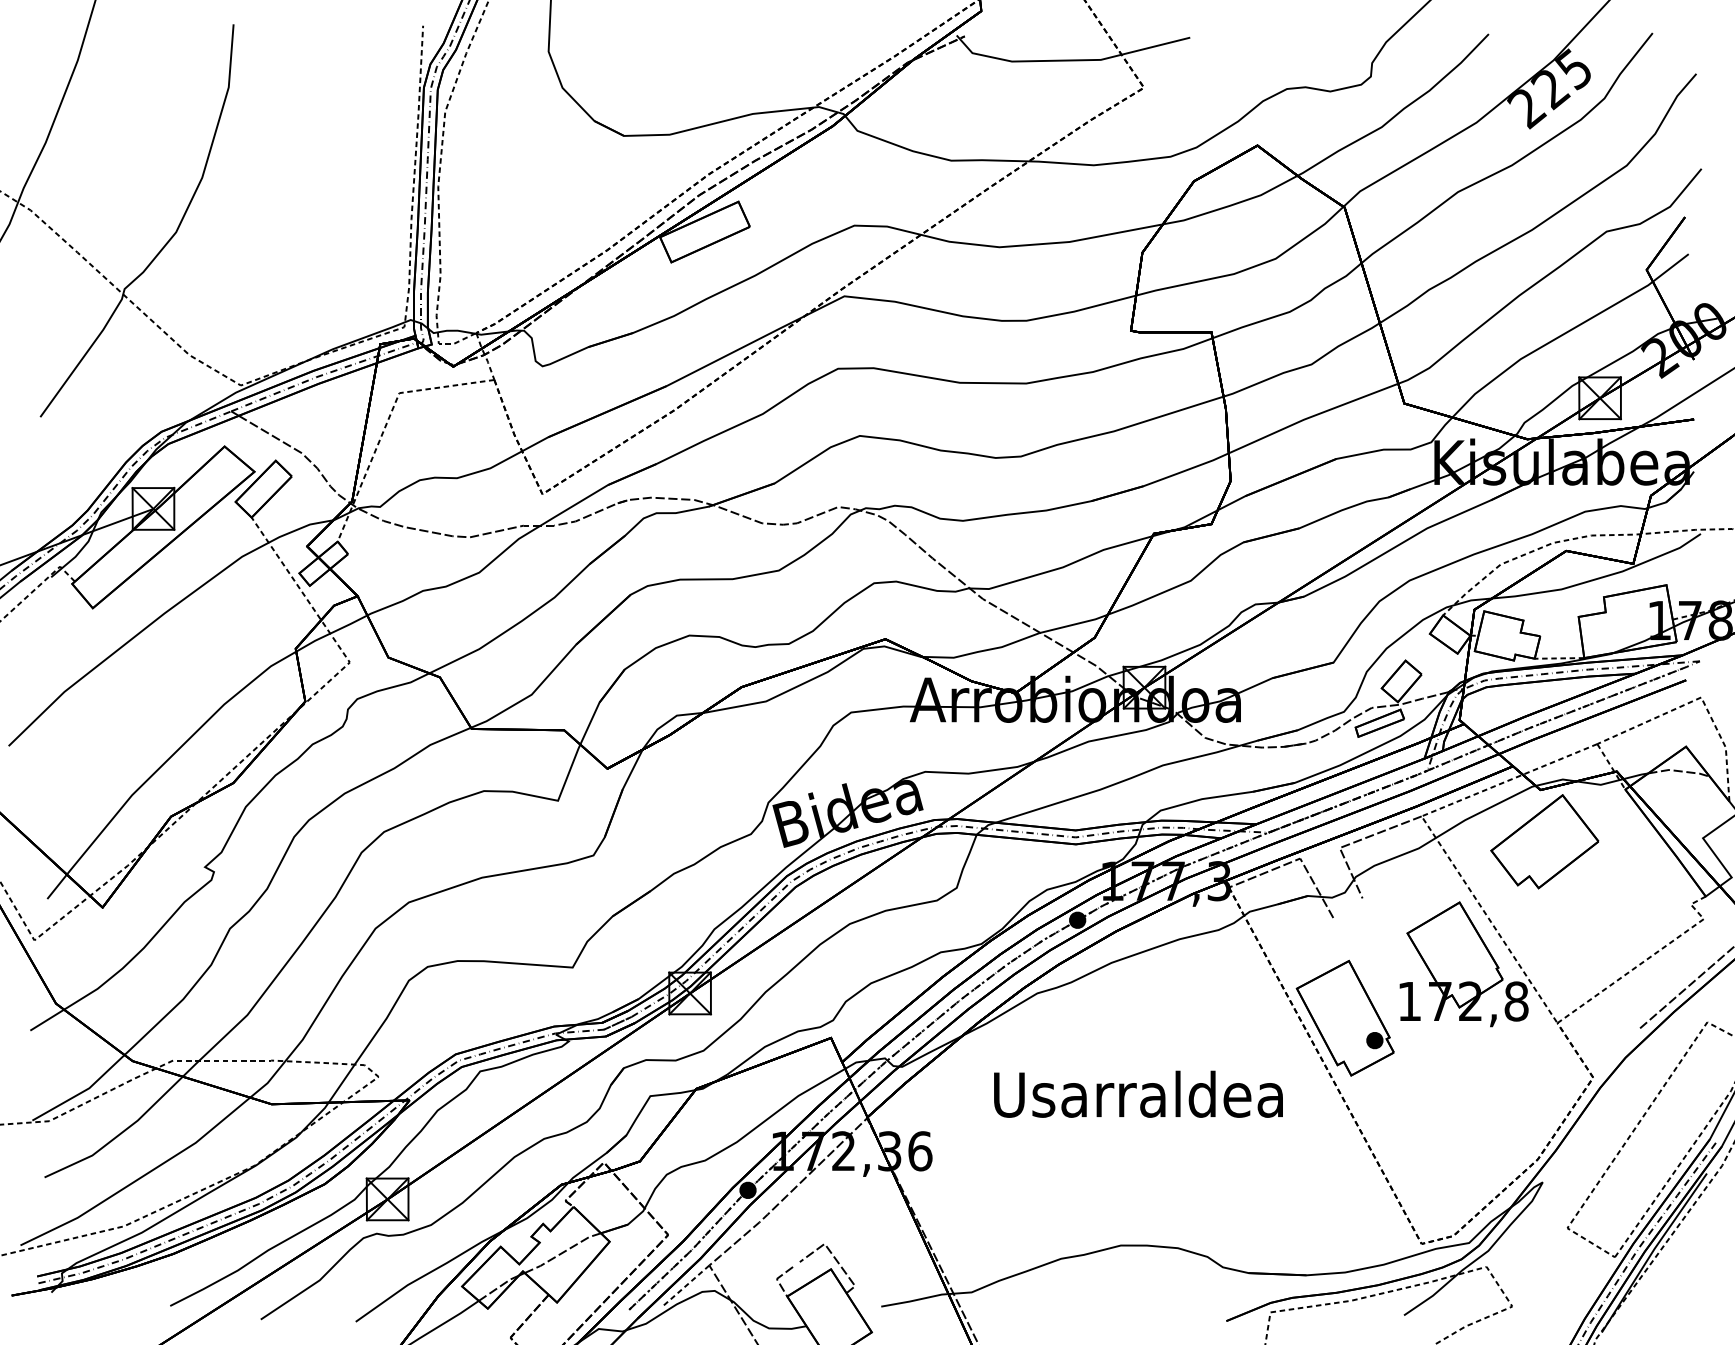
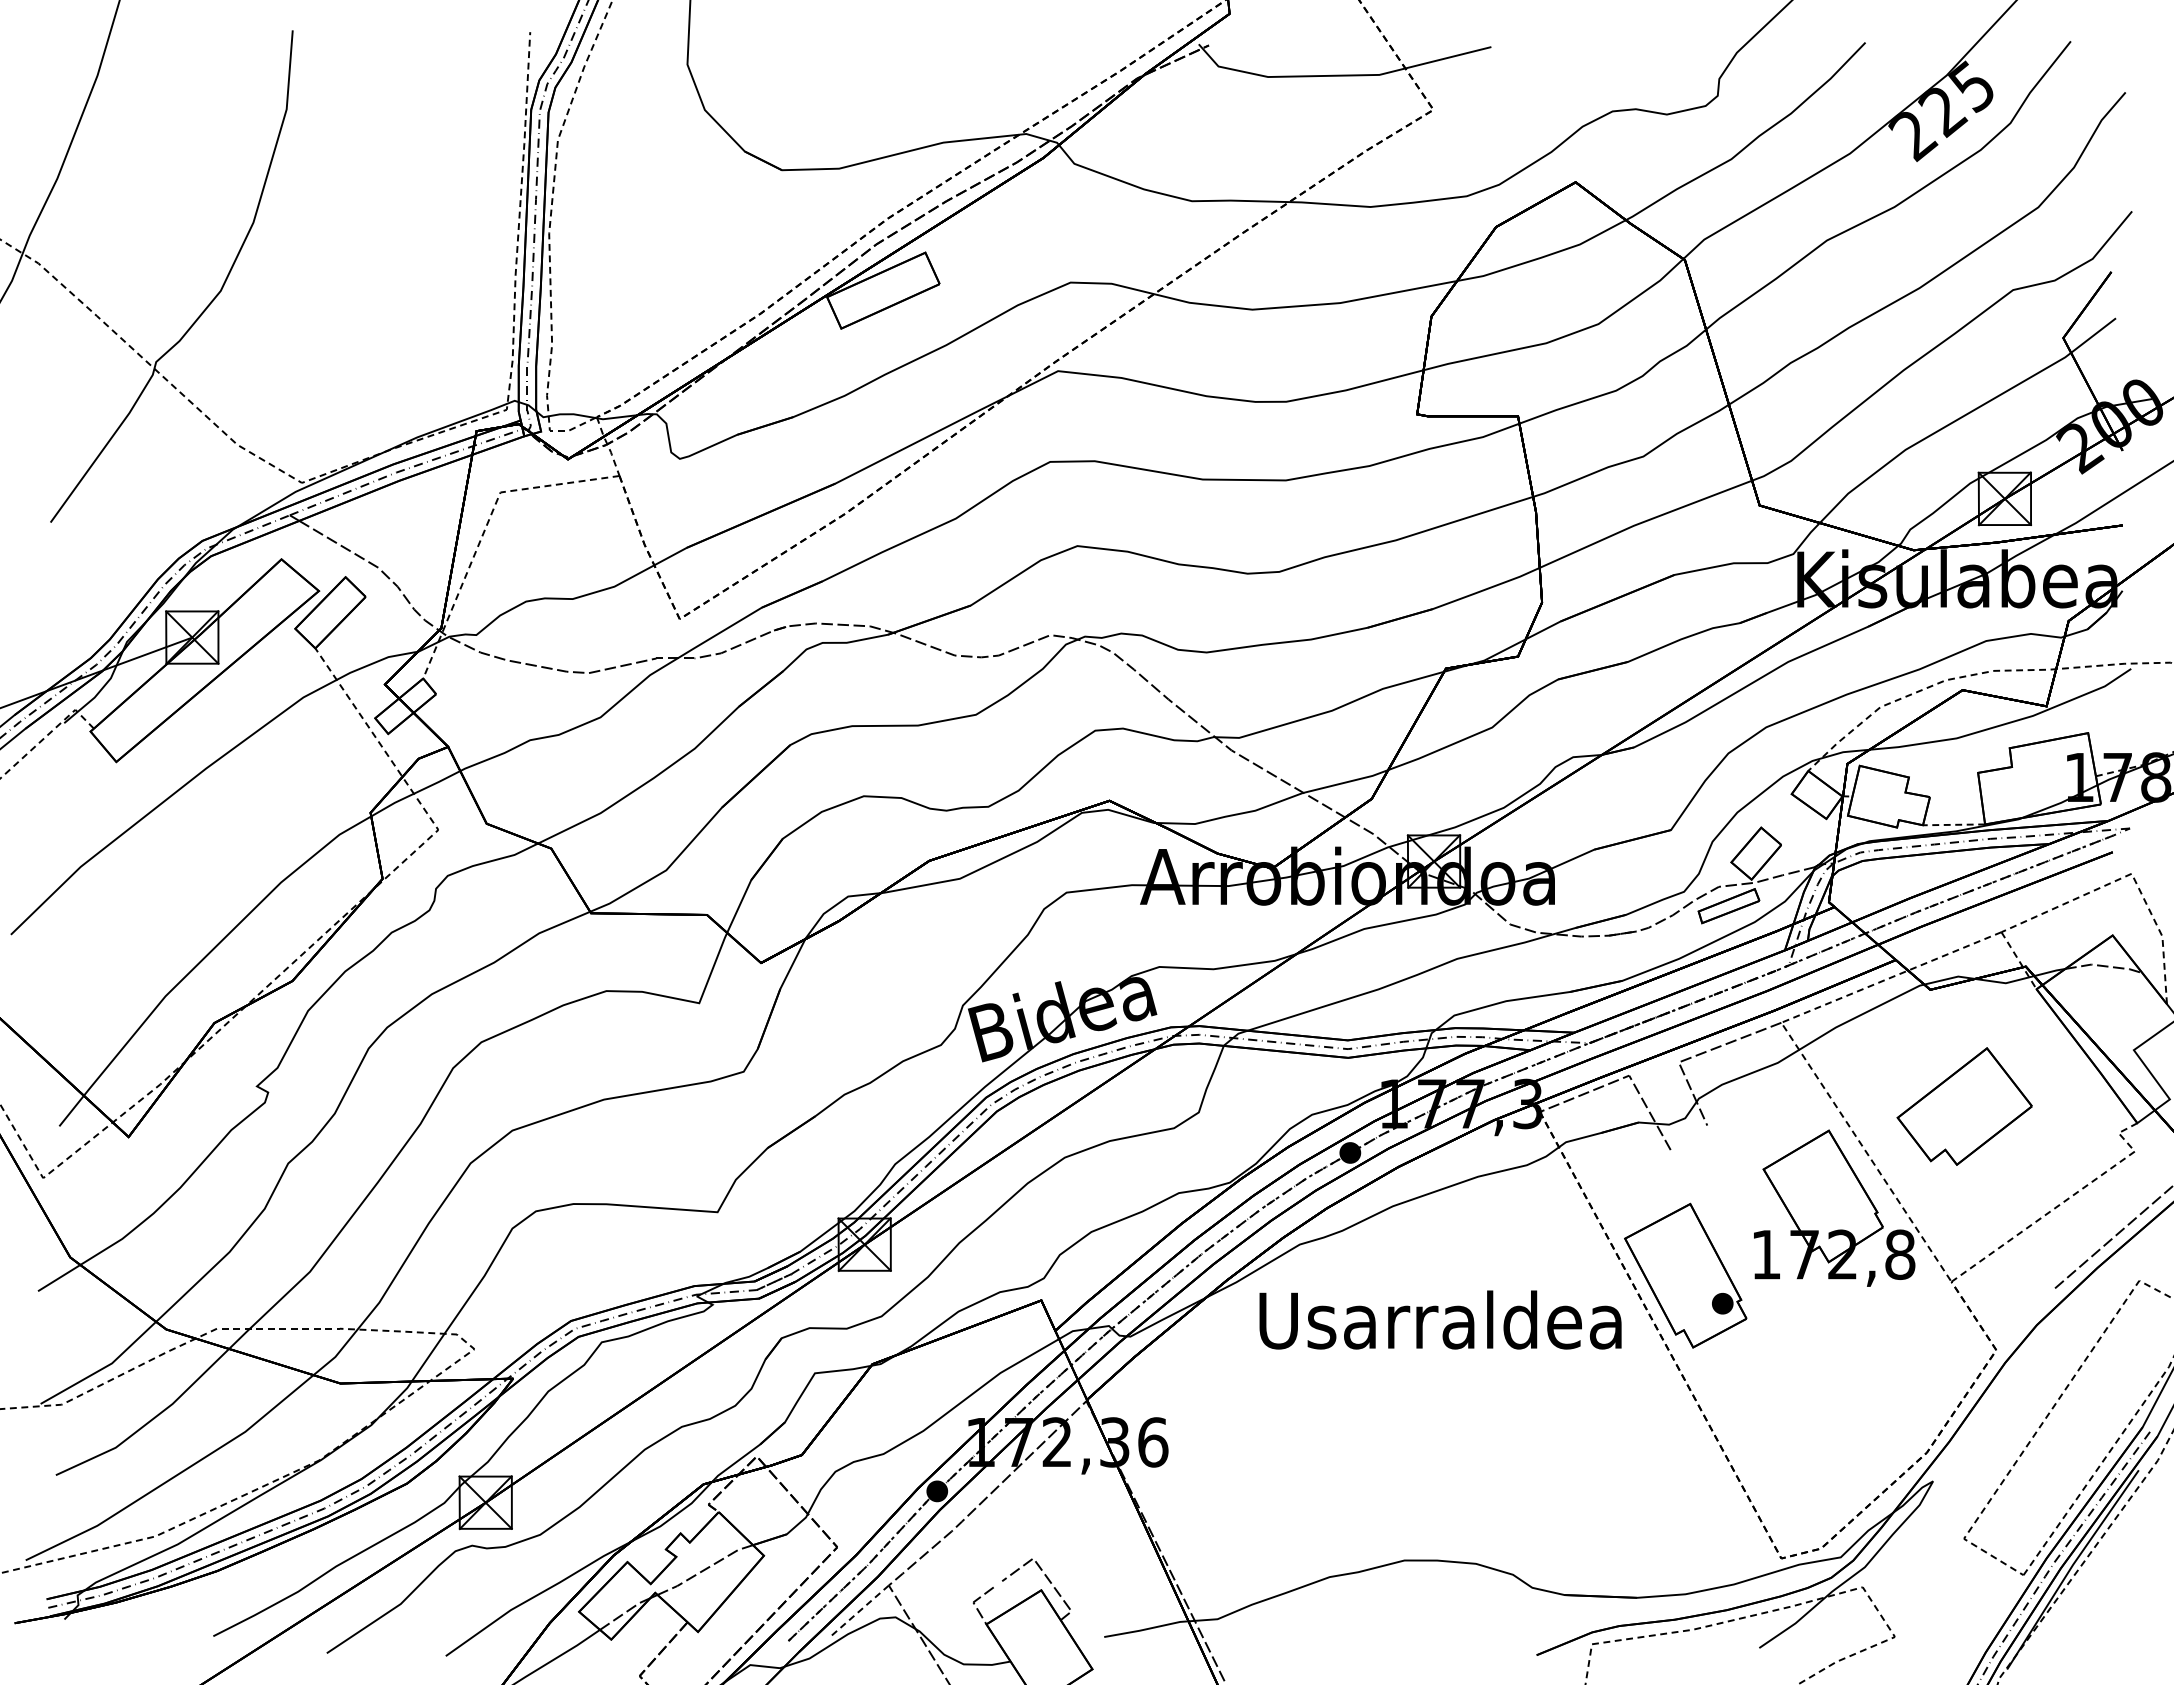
part: (1544, 841) -> (1964, 1106), moved
text: (1138, 1093) -> (1440, 1319), moved

